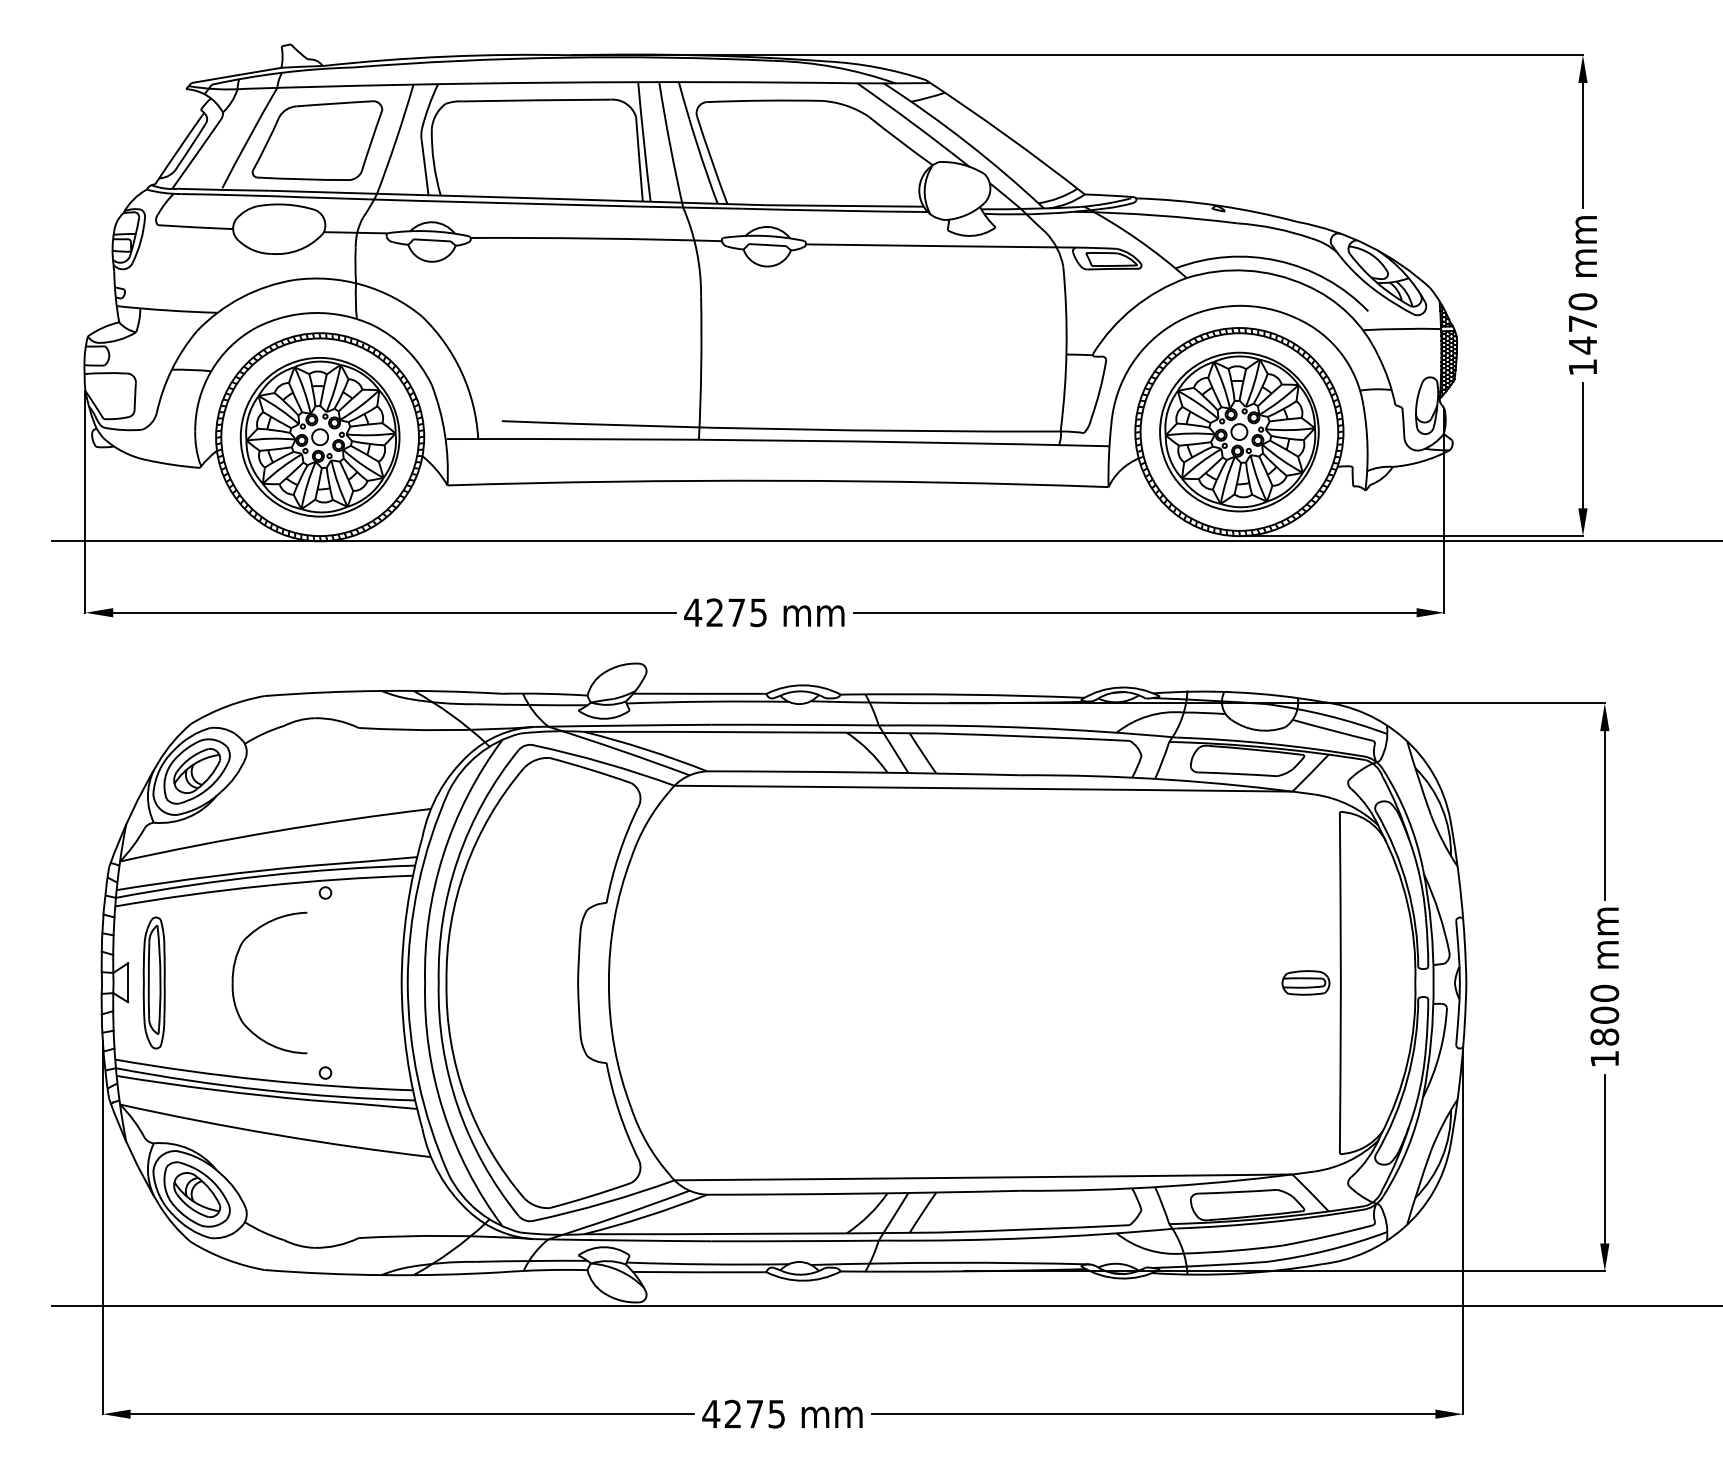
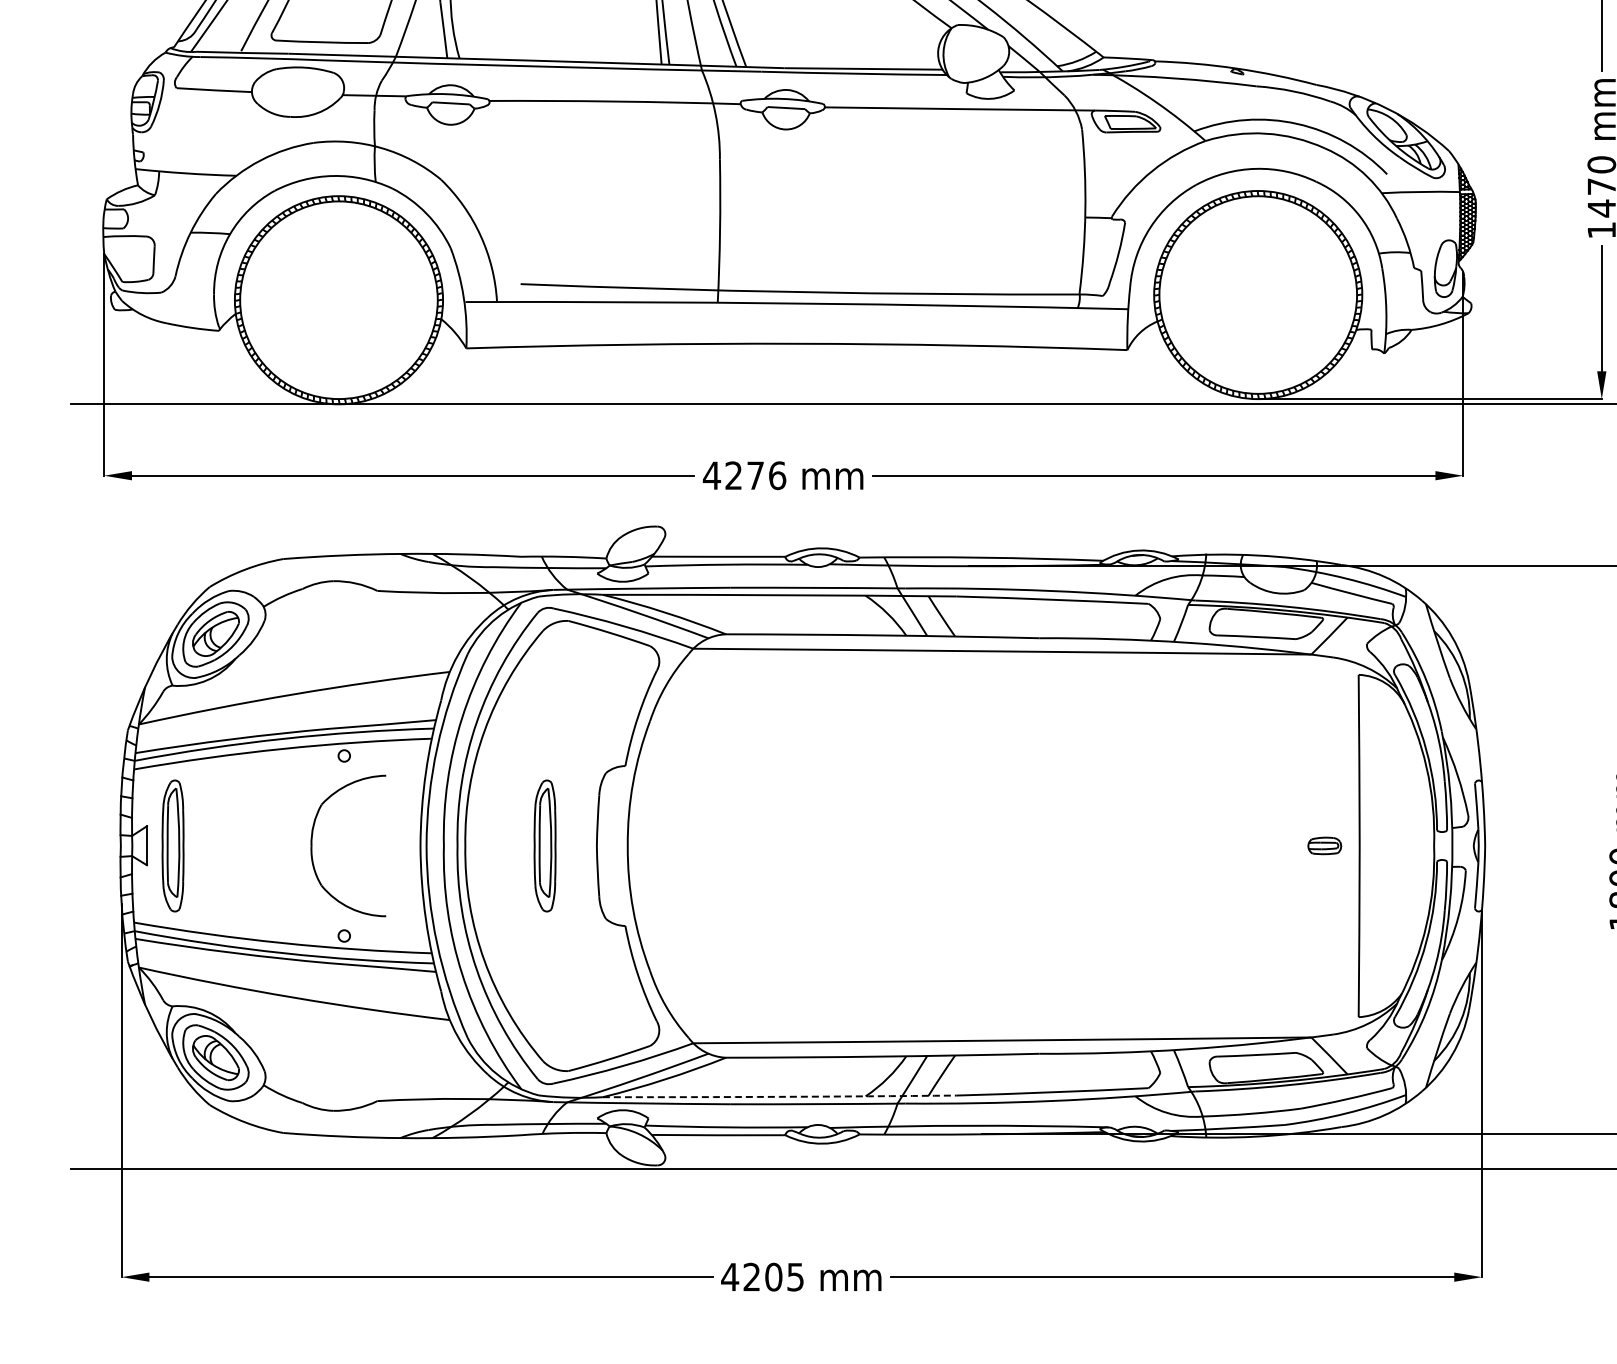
part: (1239, 431) -> (1258, 294), removed
part: (319, 437) -> (338, 300), removed
text: (758, 612) -> (777, 475), 4275 -> 4276
part: (233, 982) -> (312, 845), moved
part: (525, 982) -> (544, 845), added
part: (1305, 982) -> (1324, 845), size x0.7
arc: (760, 1233) -> (779, 1096), solid -> dashed
text: (754, 1413) -> (773, 1276), 4275 -> 4205

